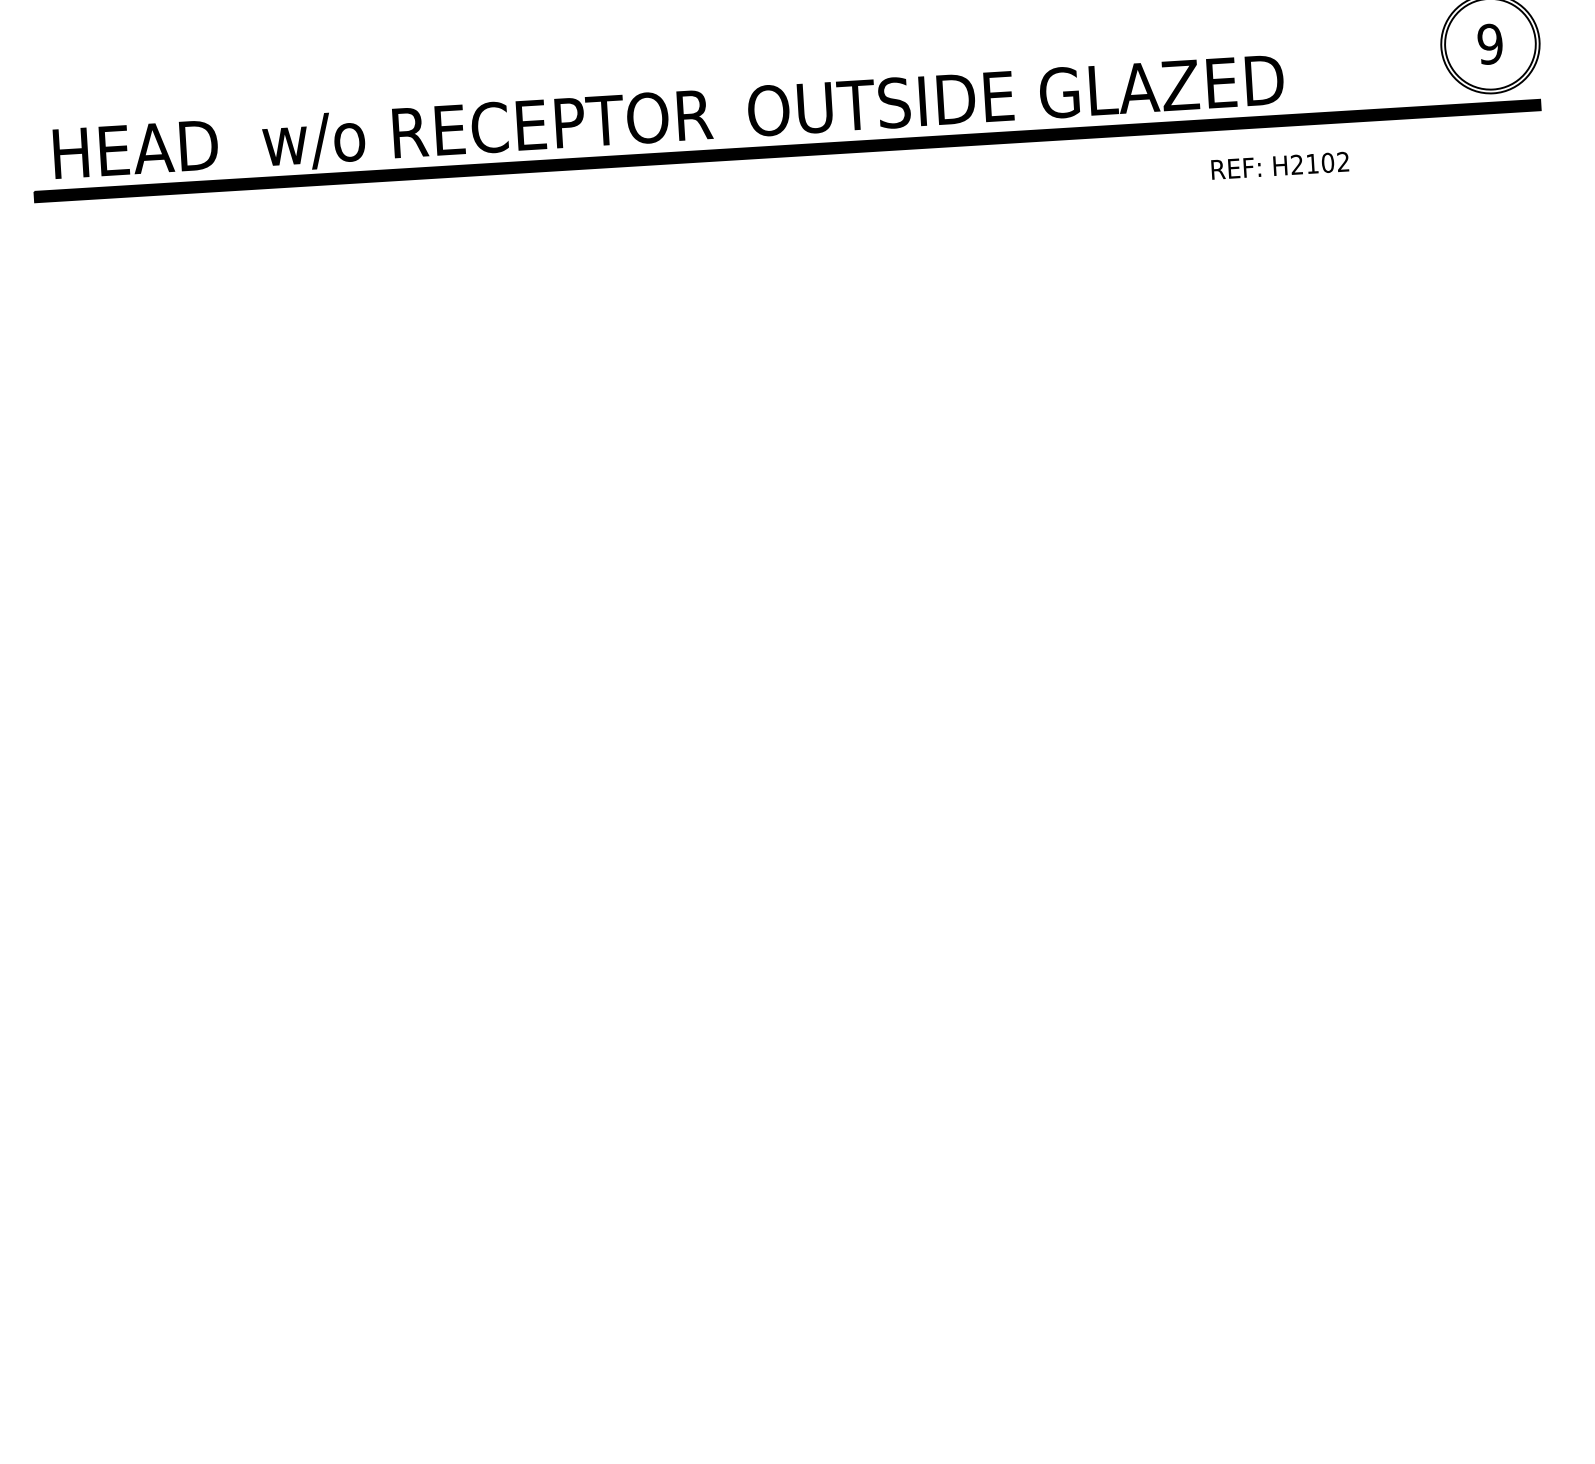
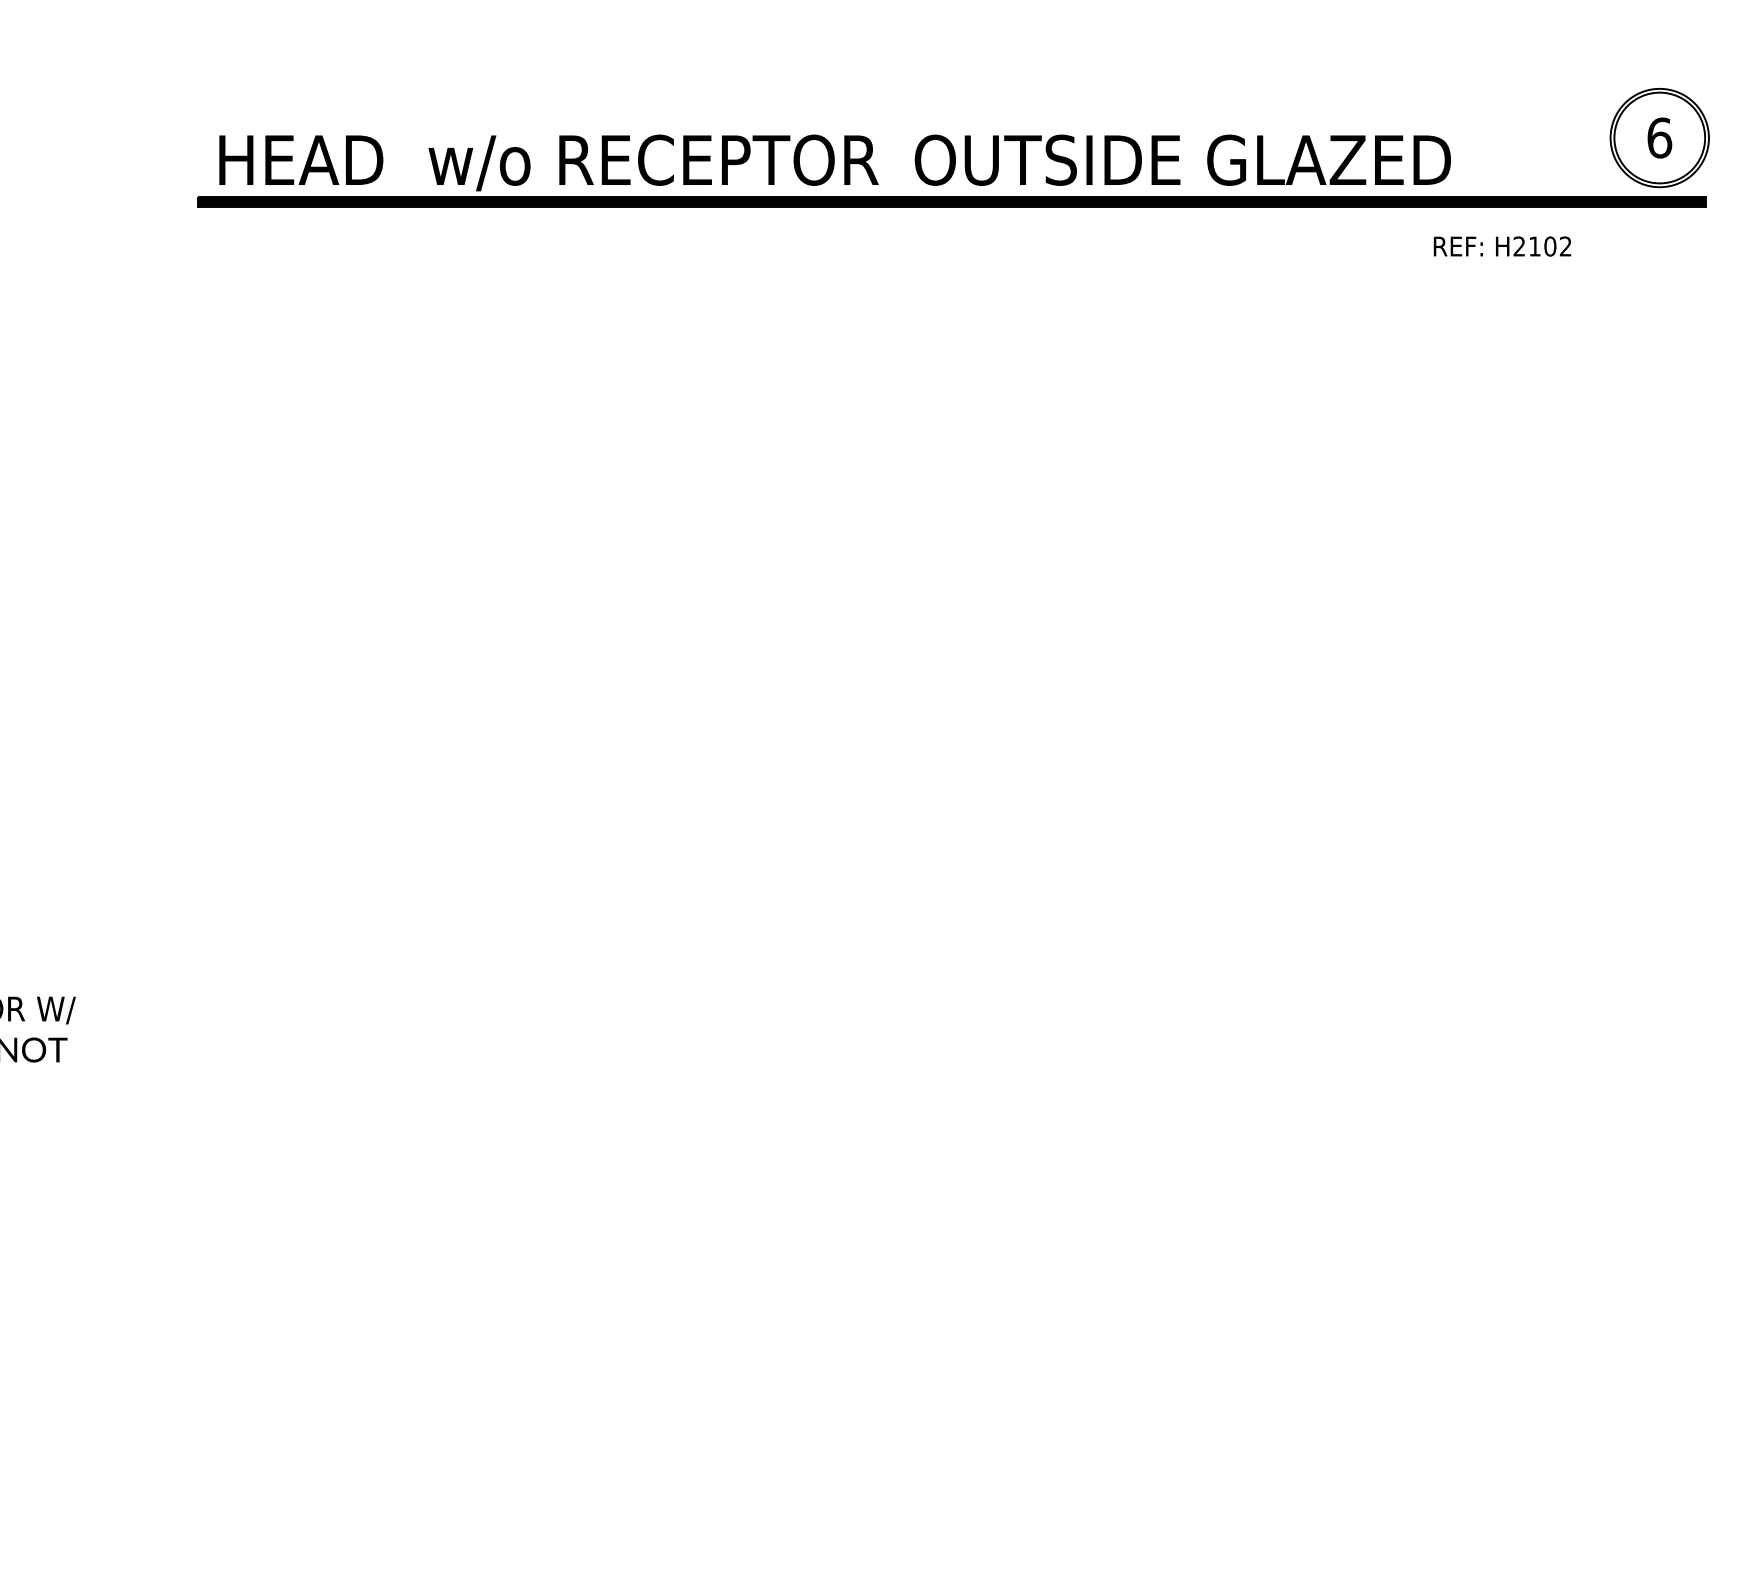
text: (1490, 43) -> (1659, 137), 9 -> 6
text: (1280, 165) -> (1502, 246), moved

